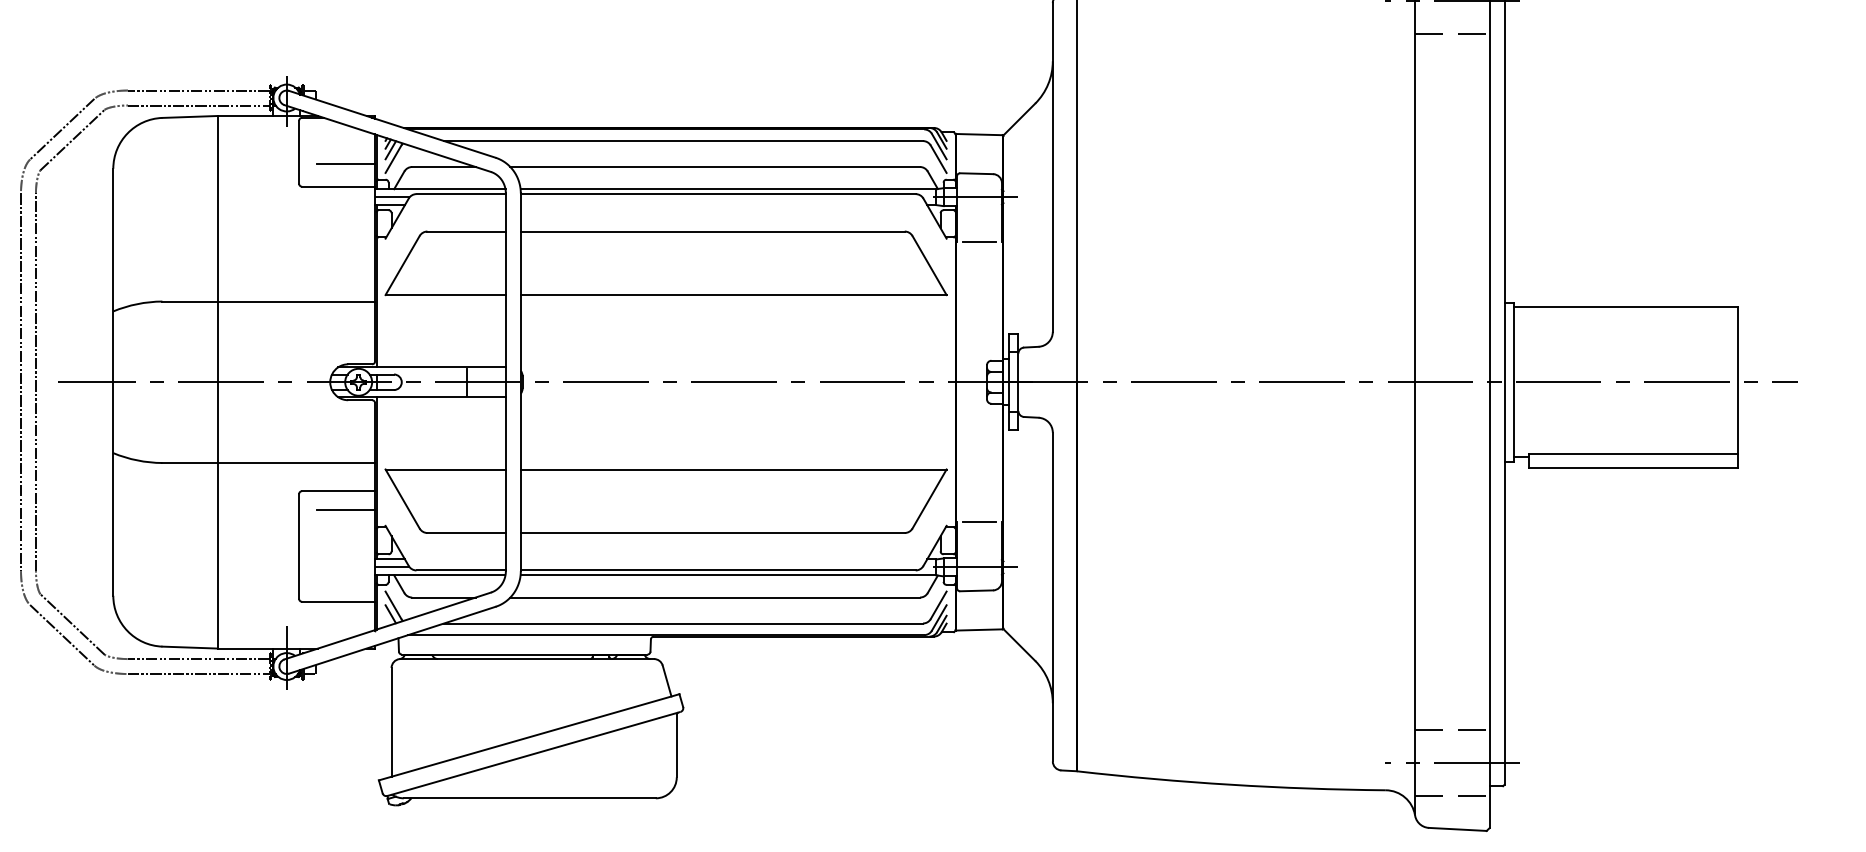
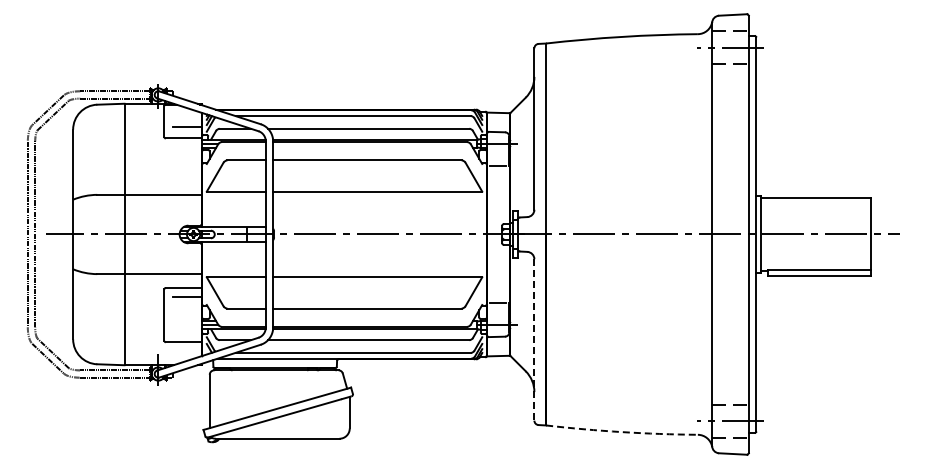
line: (1053, 596) -> (534, 339), solid -> dashed
arc: (1230, 785) -> (621, 432), solid -> dashed

